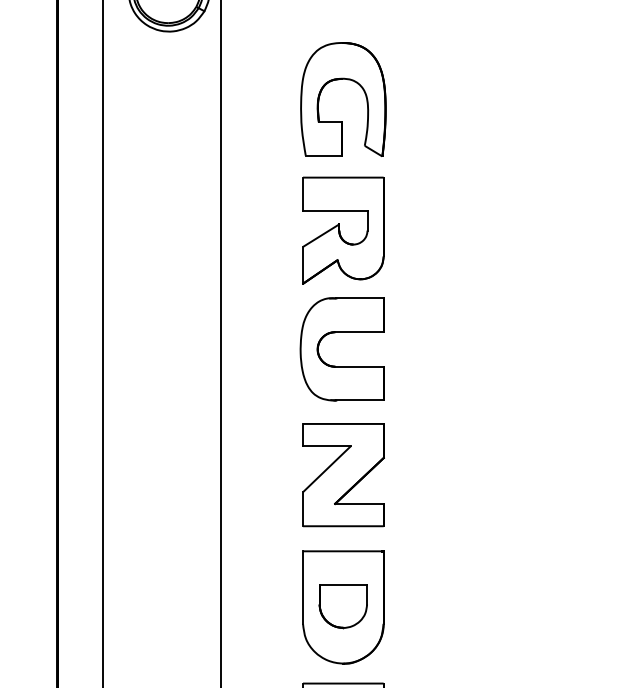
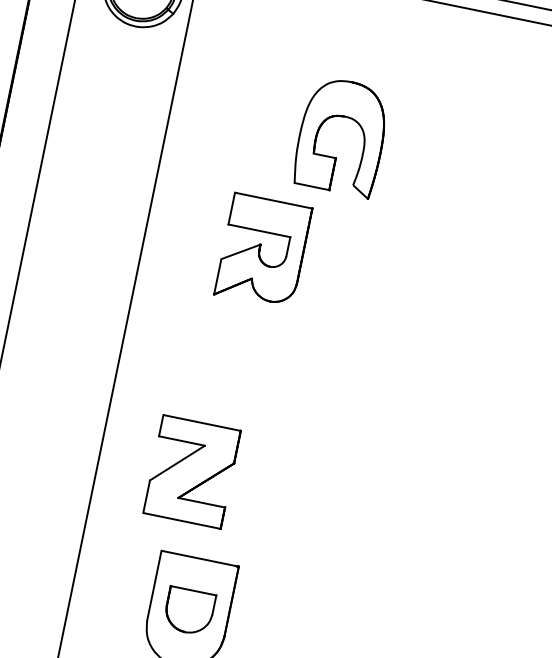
part: (347, 80) -> (349, 119), moved
part: (341, 332) -> (241, 348), removed
part: (343, 475) -> (192, 472), moved

